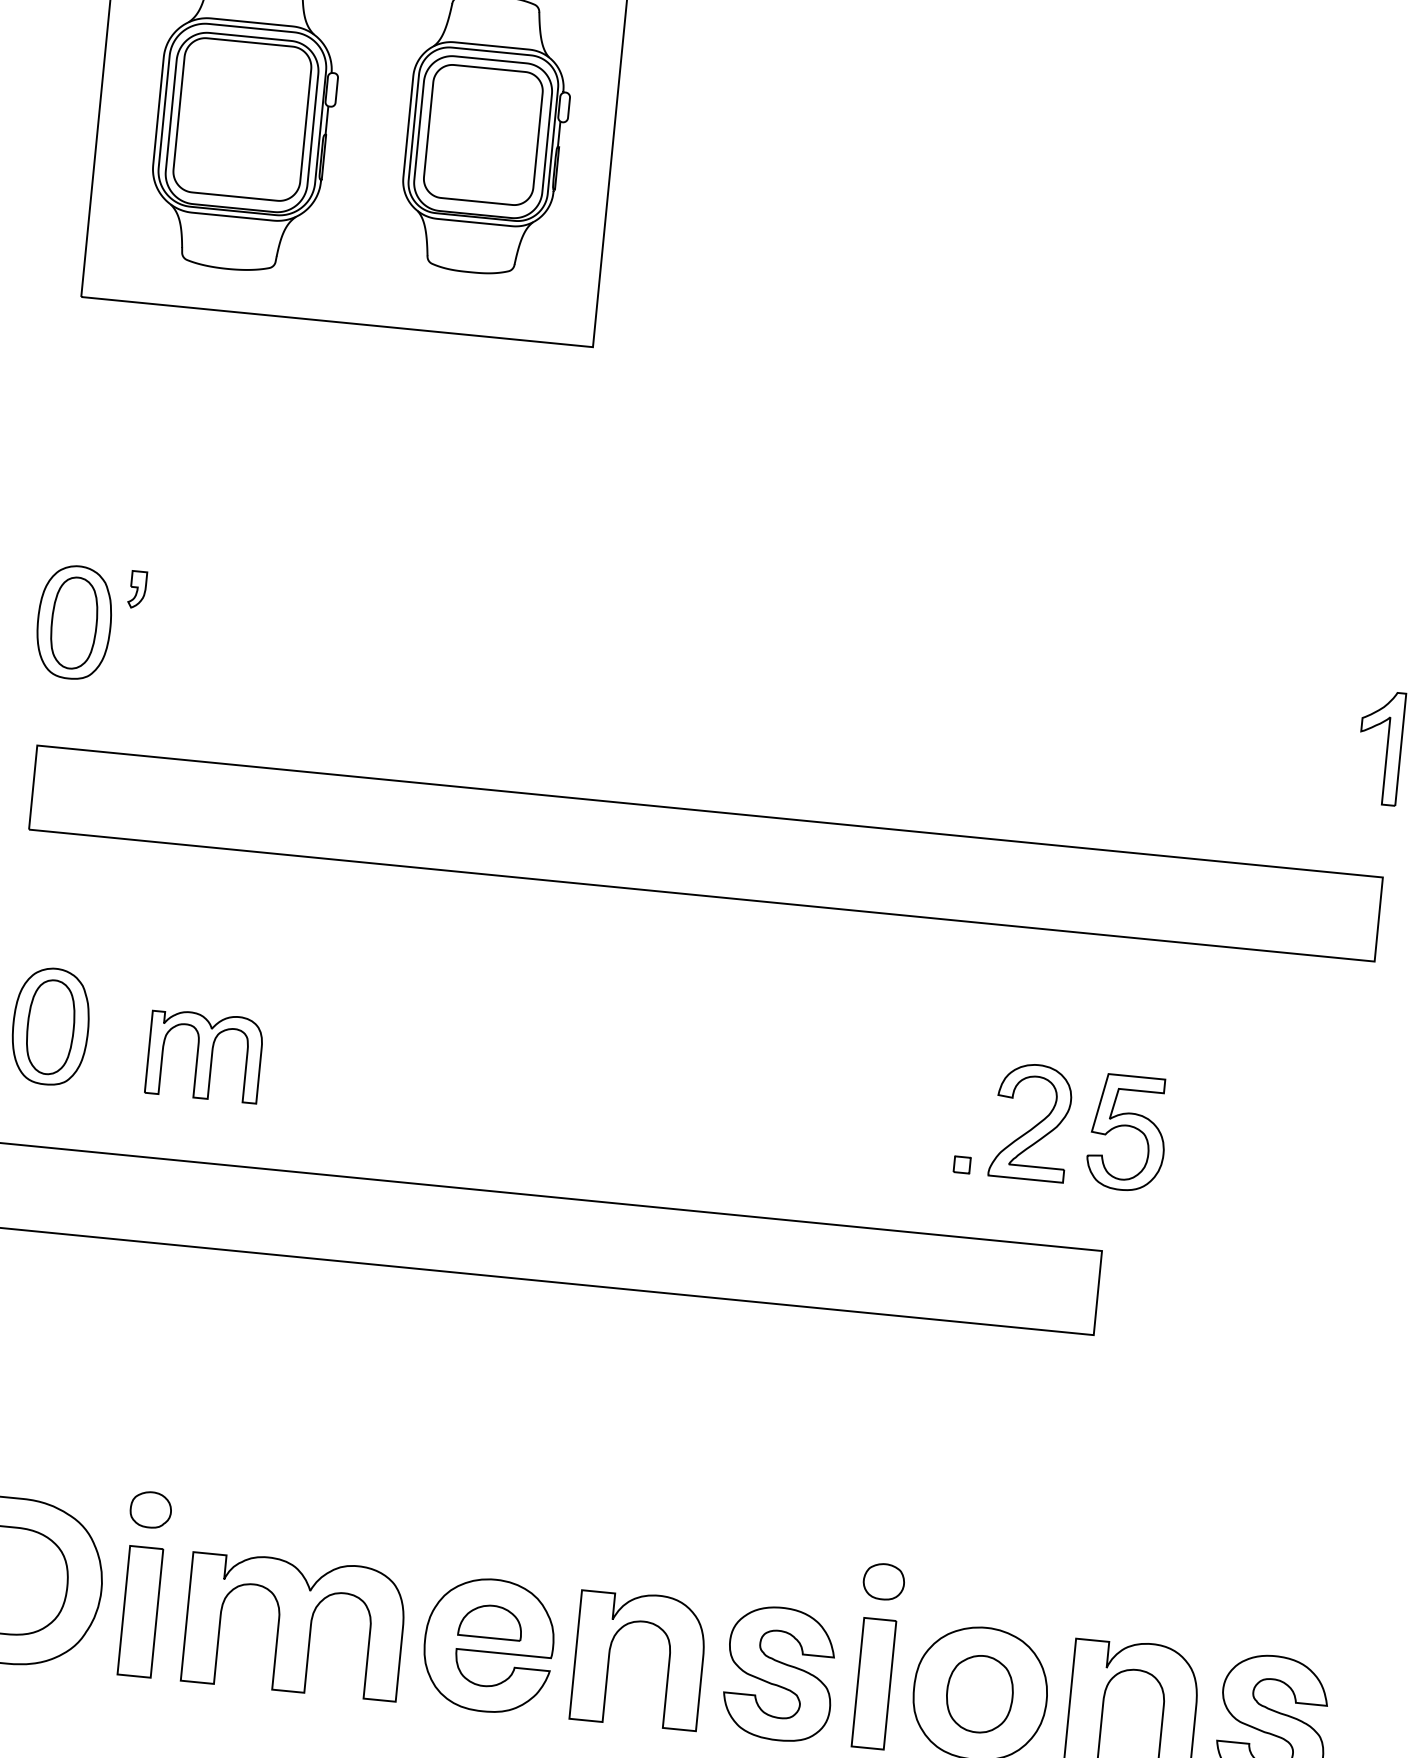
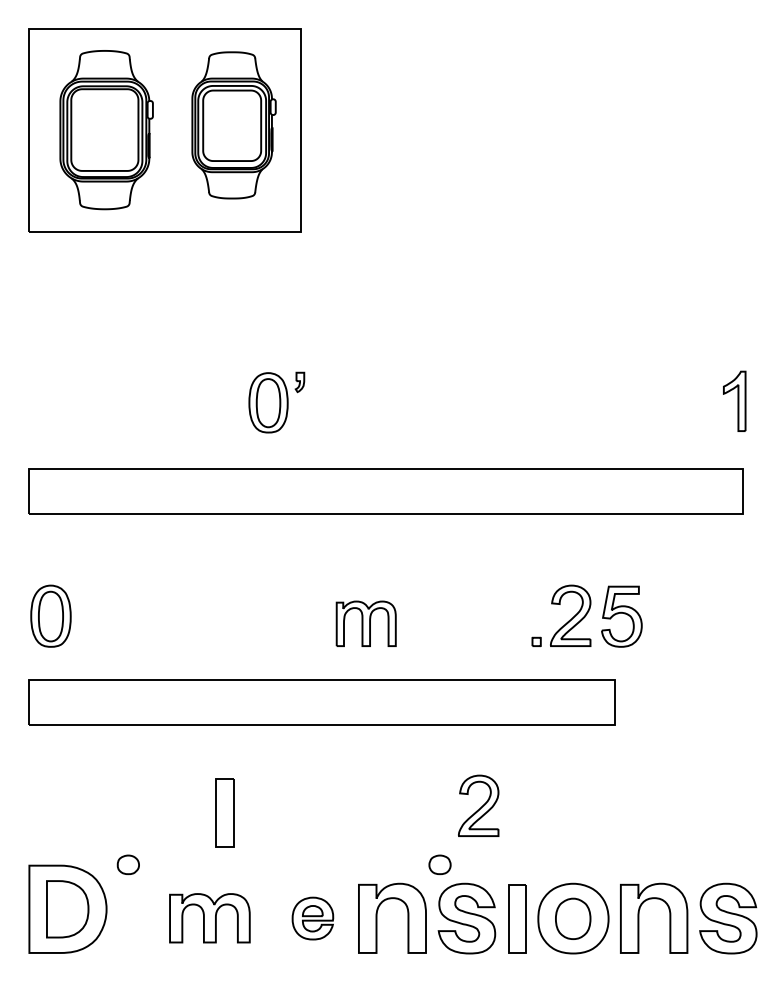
part: (89, 623) -> (276, 402), moved
part: (203, 1055) -> (365, 623), moved
part: (822, 1462) -> (478, 805), added
part: (883, 1581) -> (439, 864), moved
part: (139, 1610) -> (224, 812), moved
part: (294, 1624) -> (209, 917), size x0.7
part: (488, 1645) -> (312, 918), size x0.6

